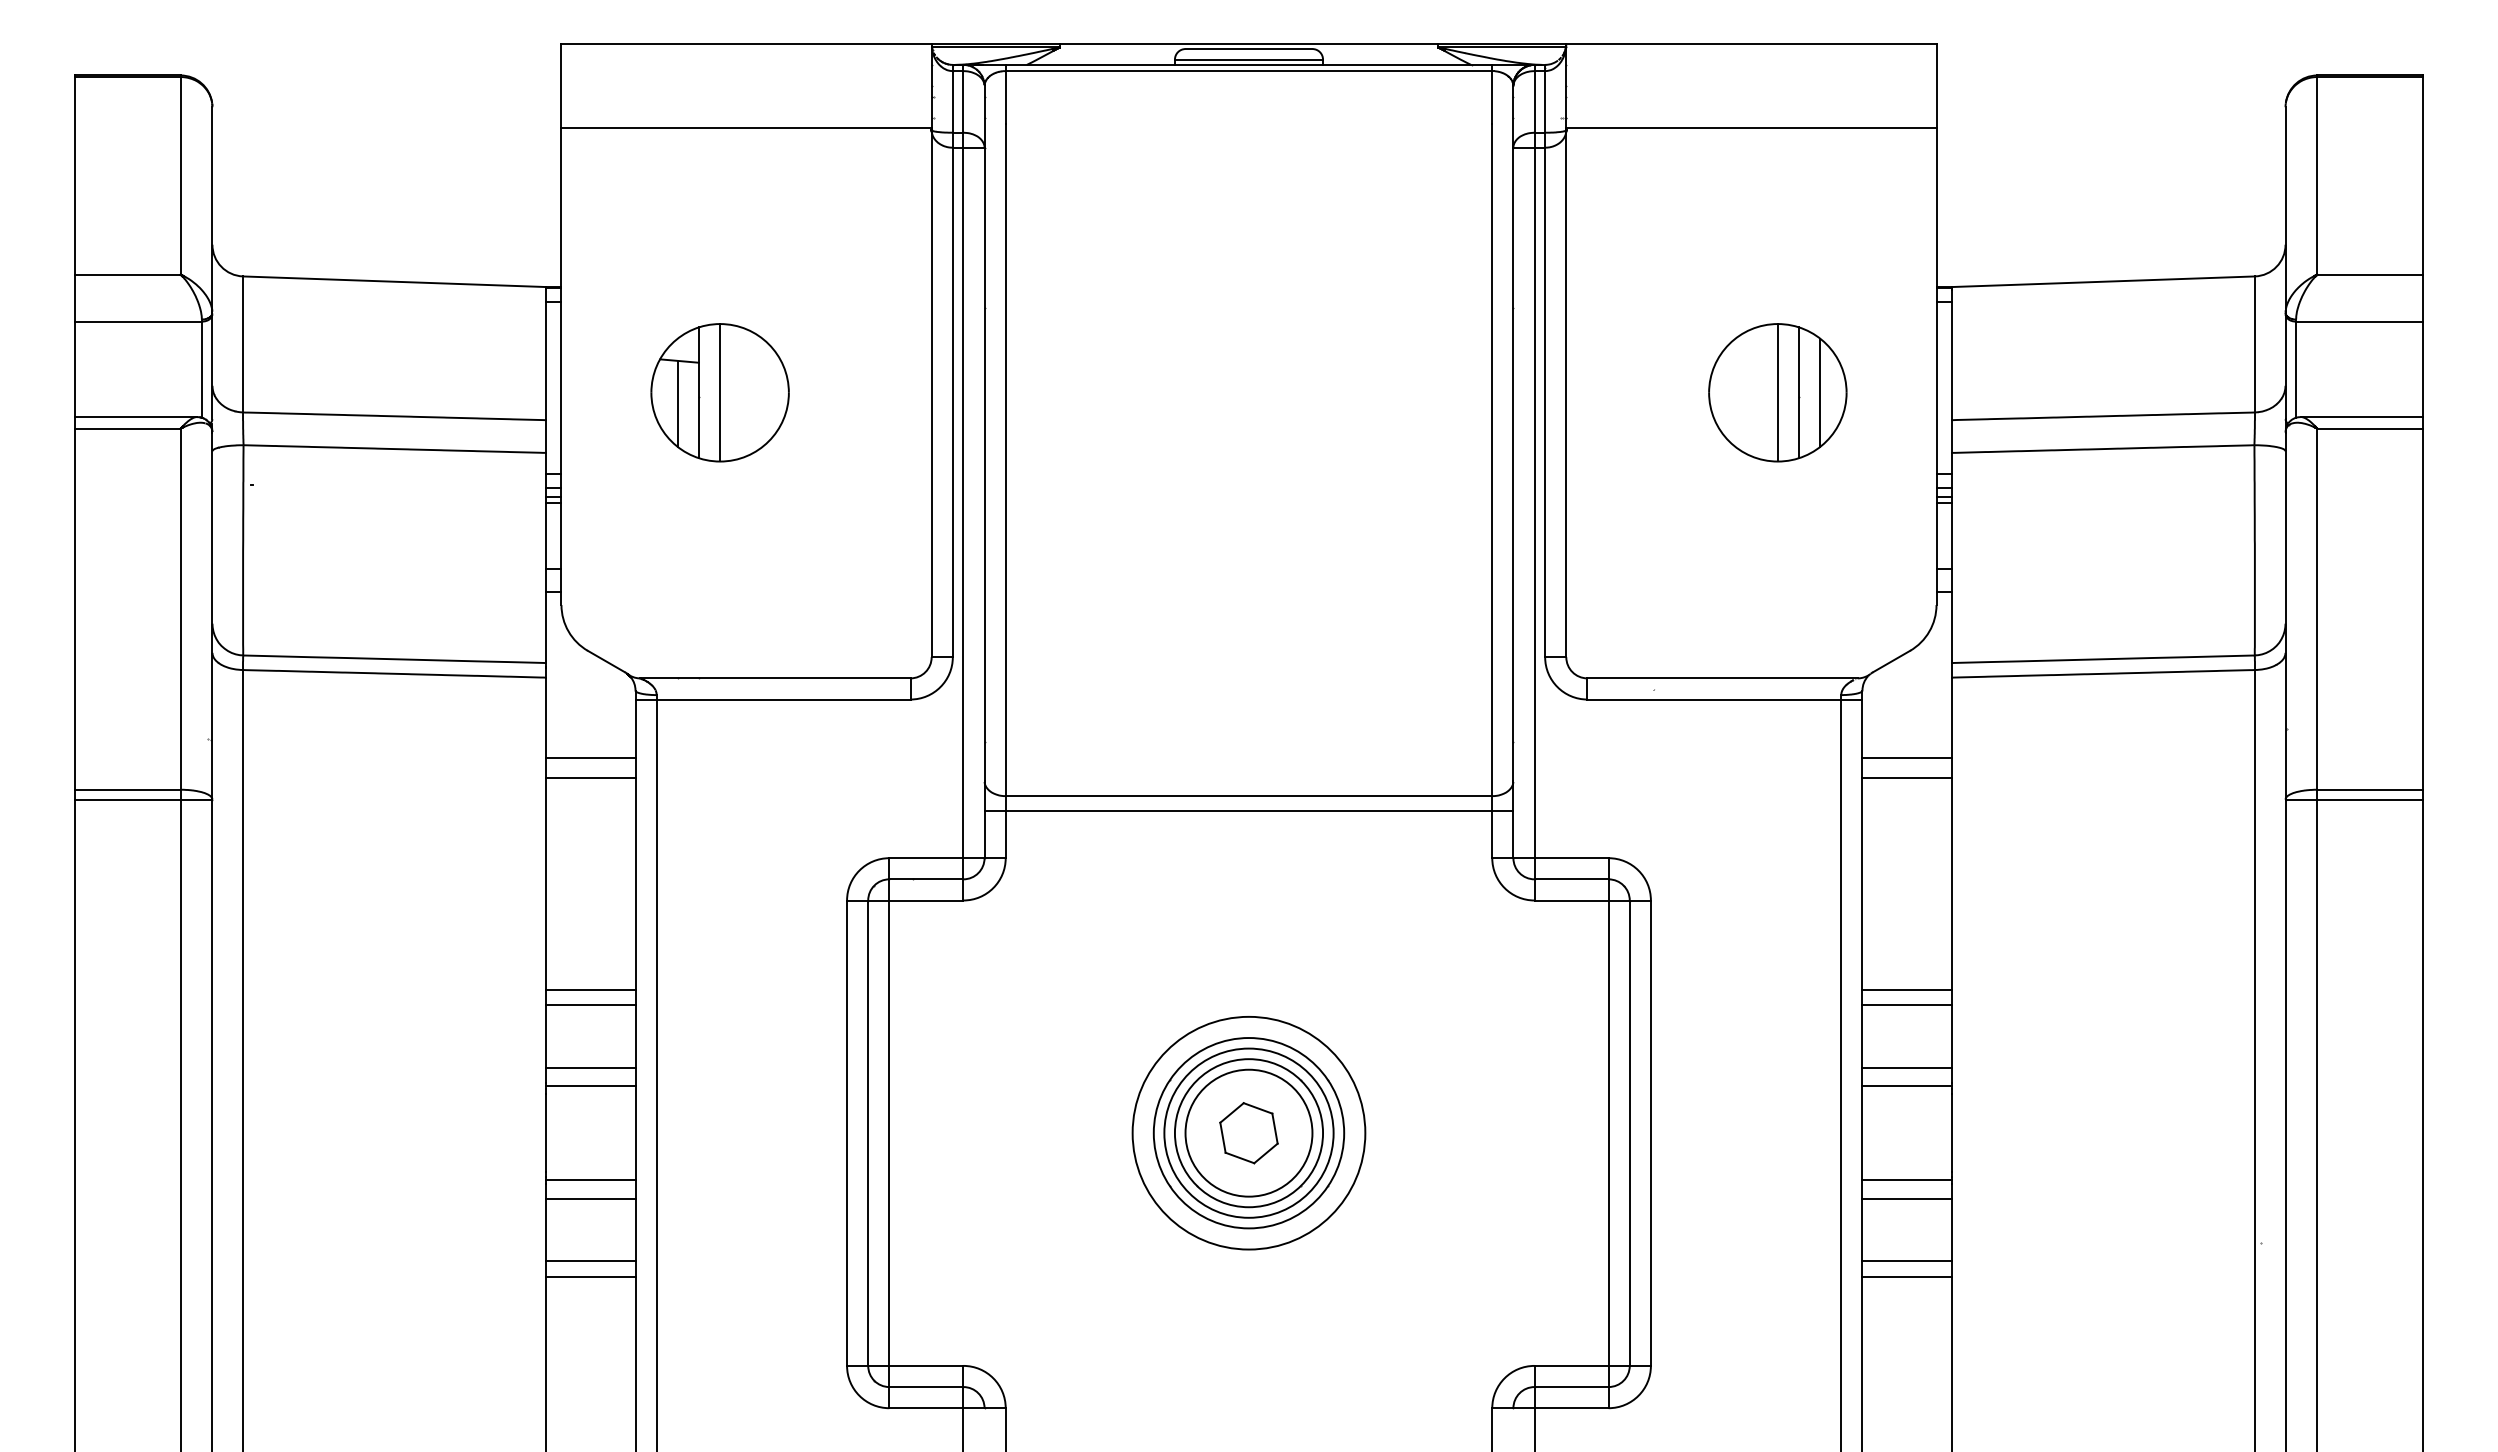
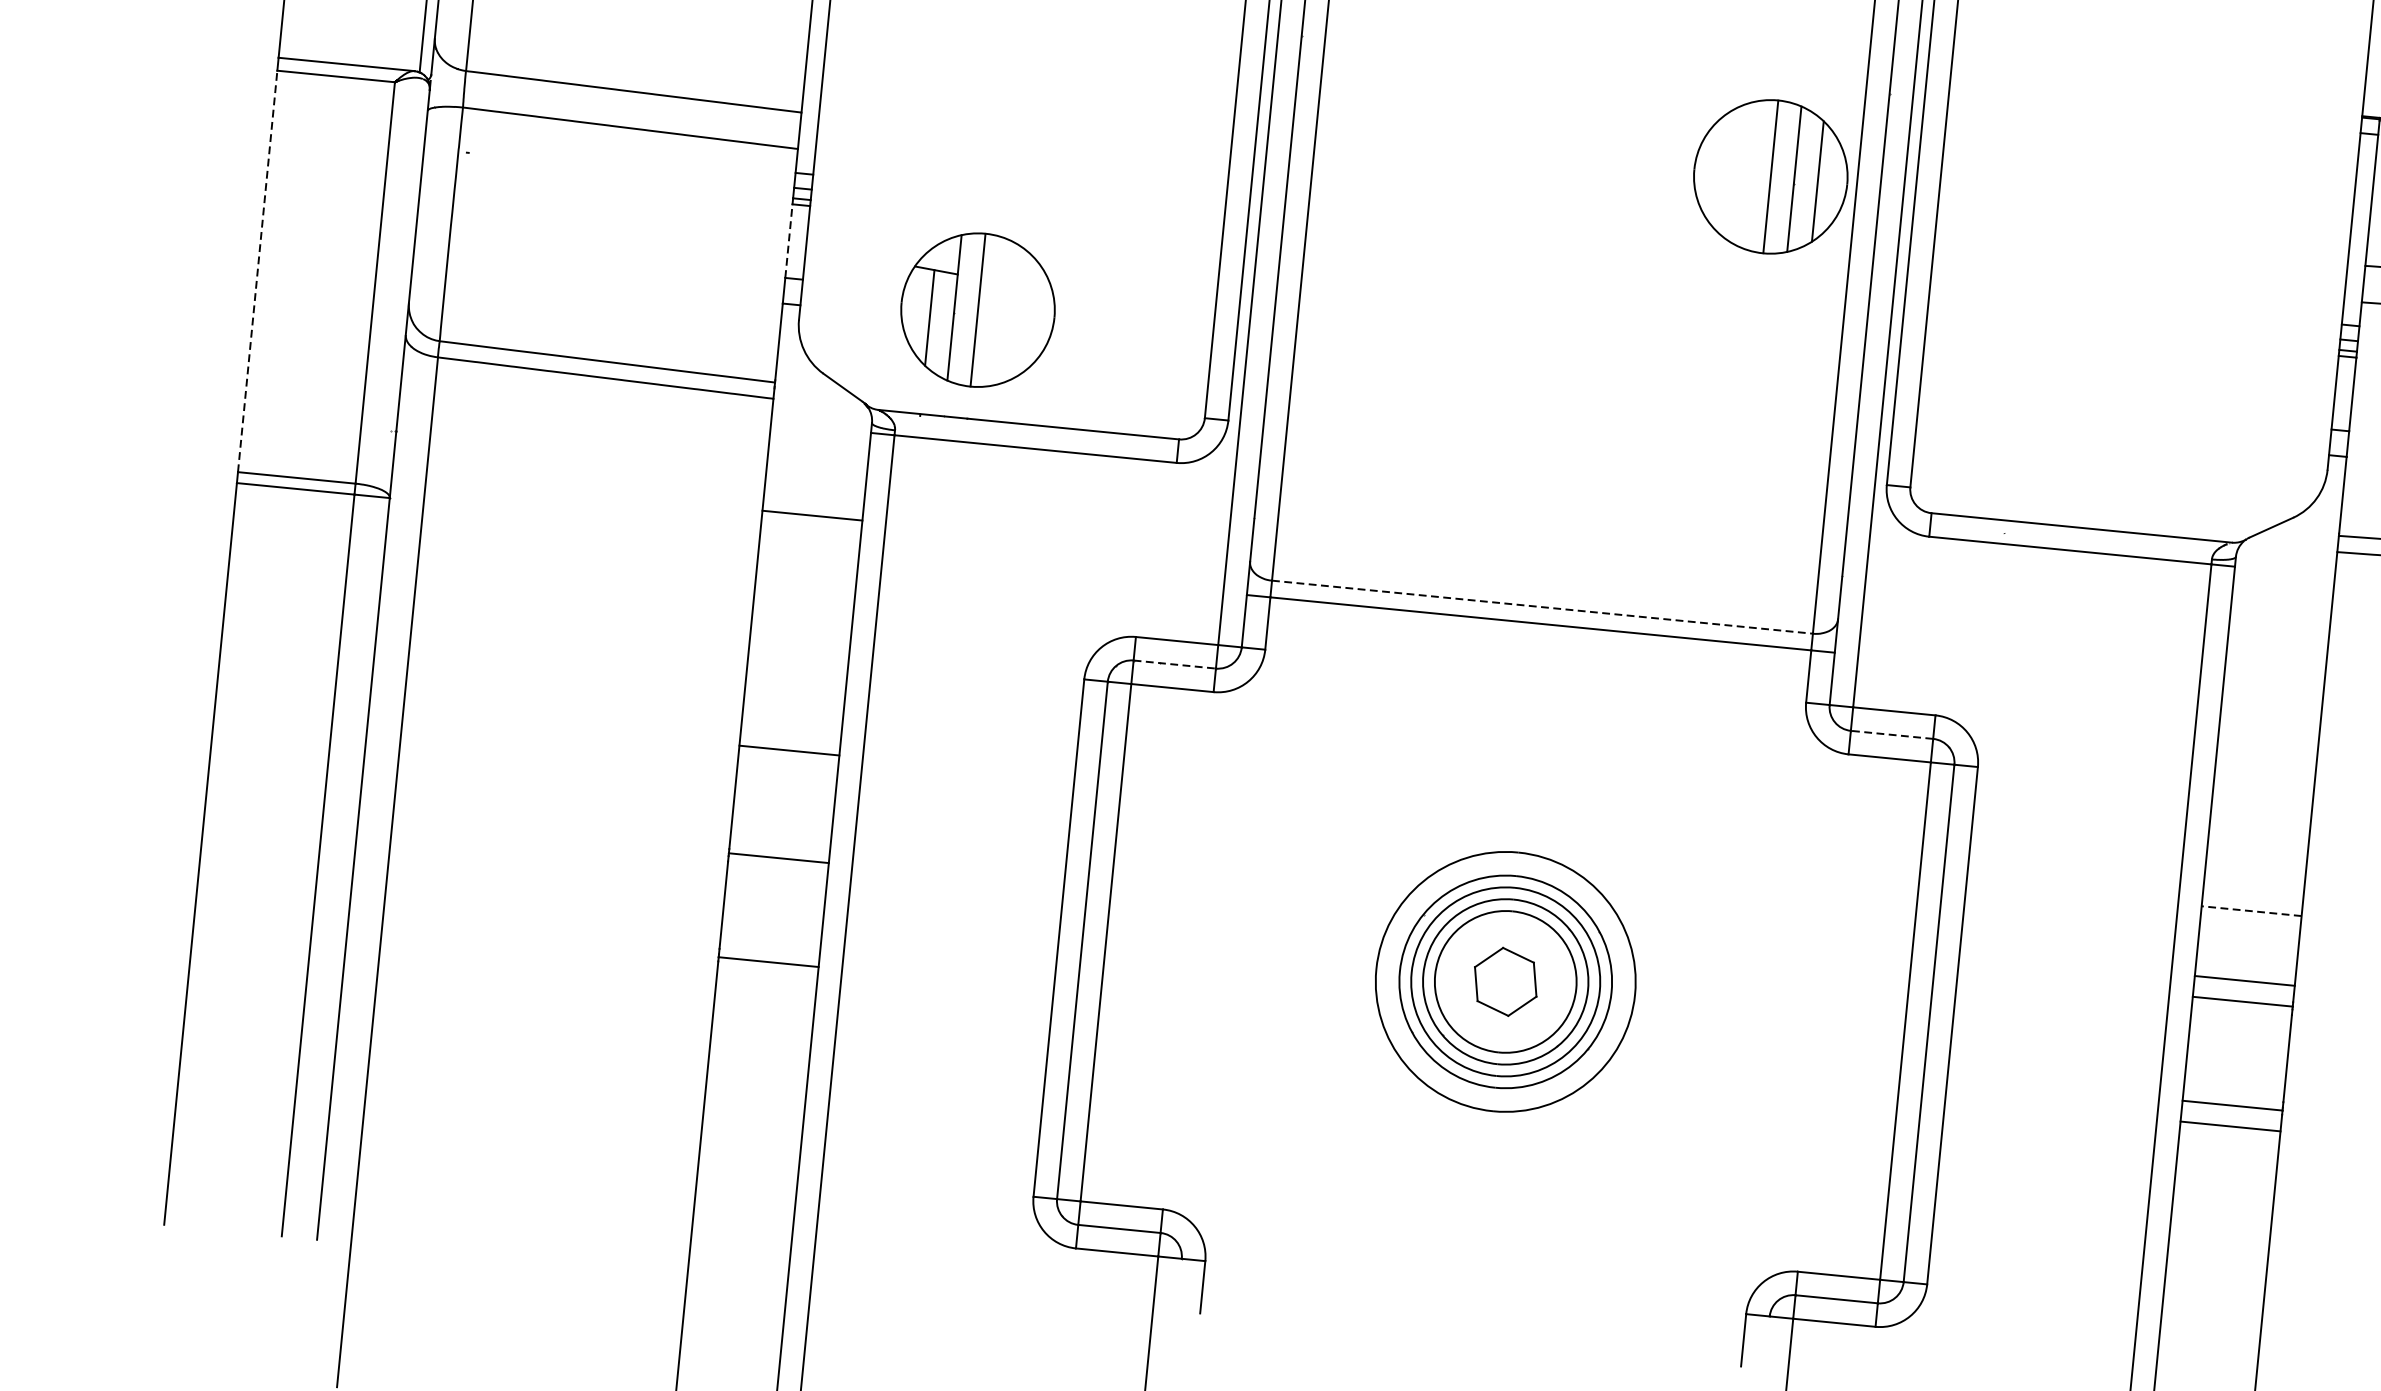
part: (719, 392) -> (977, 309), moved
part: (1777, 392) -> (1770, 176), moved
line: (545, 535) -> (788, 240), solid -> dashed
line: (74, 609) -> (257, 271), solid -> dashed
line: (590, 758) -> (814, 493), removed
line: (1907, 758) -> (2278, 637), removed
line: (1907, 778) -> (2276, 659), removed
line: (1249, 796) -> (1543, 607), solid -> dashed
line: (926, 879) -> (1174, 664), solid -> dashed
line: (1571, 879) -> (1891, 735), solid -> dashed
line: (1907, 989) -> (2253, 893), removed
line: (590, 1005) -> (787, 768), removed
line: (1907, 1005) -> (2251, 911), solid -> dashed
line: (590, 1067) -> (780, 837), removed
line: (590, 1198) -> (766, 982), removed
line: (590, 1261) -> (759, 1052), removed
line: (1907, 1261) -> (2223, 1196), removed
line: (590, 1276) -> (758, 1069), removed
line: (1907, 1276) -> (2222, 1212), removed

